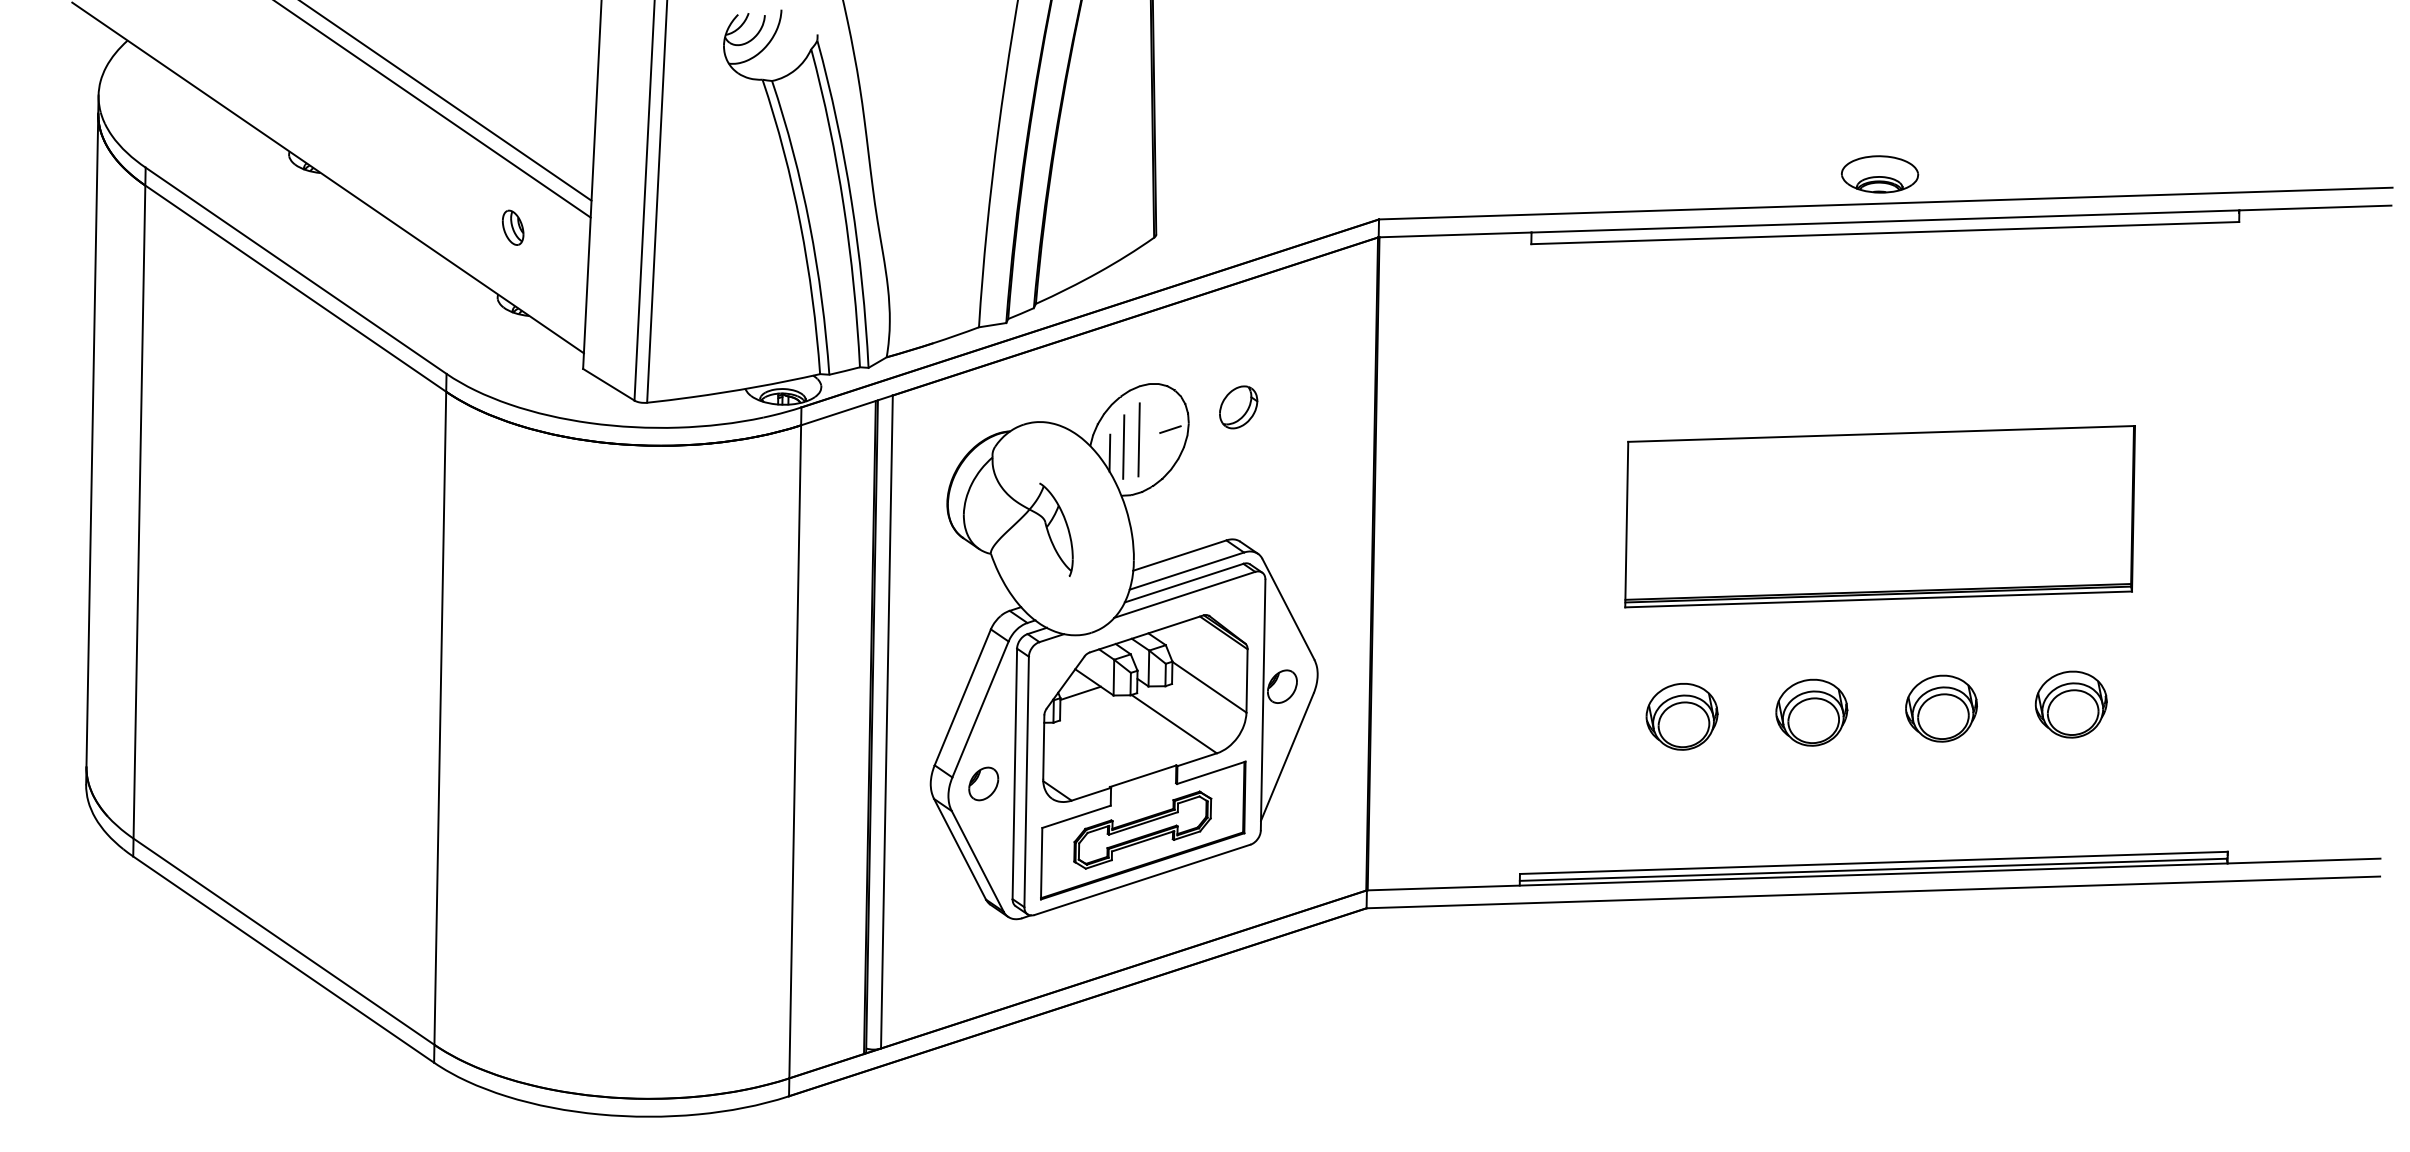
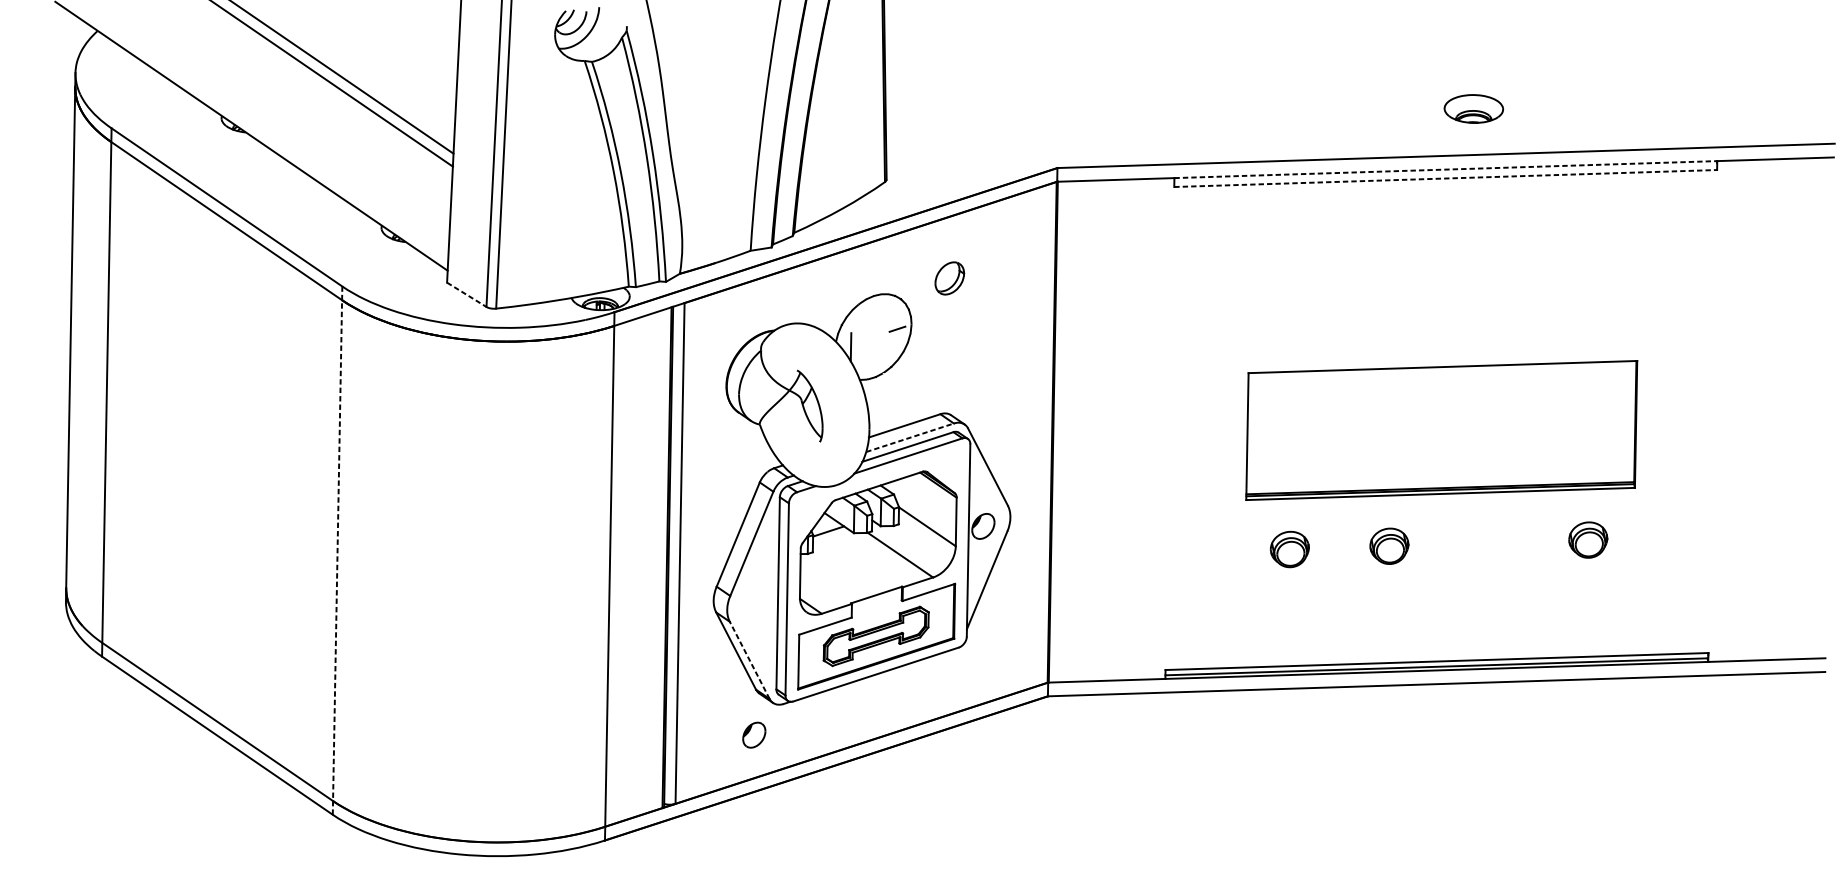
part: (1880, 174) -> (1474, 109), moved
line: (1885, 221) -> (1445, 169), solid -> dashed
part: (513, 227) -> (393, 174), removed
line: (1885, 233) -> (1445, 178), solid -> dashed
line: (609, 385) -> (467, 295), solid -> dashed
part: (1238, 407) -> (949, 278), moved
line: (1138, 439) -> (873, 336), removed
line: (1123, 446) -> (861, 342), removed
part: (1879, 516) -> (1441, 430), moved
line: (1187, 570) -> (910, 437), solid -> dashed
part: (2070, 704) -> (1587, 540), size x0.7
part: (1941, 708) -> (1488, 543), removed
part: (1811, 712) -> (1389, 546), size x0.7
part: (1681, 716) -> (1289, 549), size x0.7
line: (440, 717) -> (337, 550), solid -> dashed
part: (983, 783) -> (754, 734), moved
line: (977, 861) -> (749, 660), solid -> dashed

